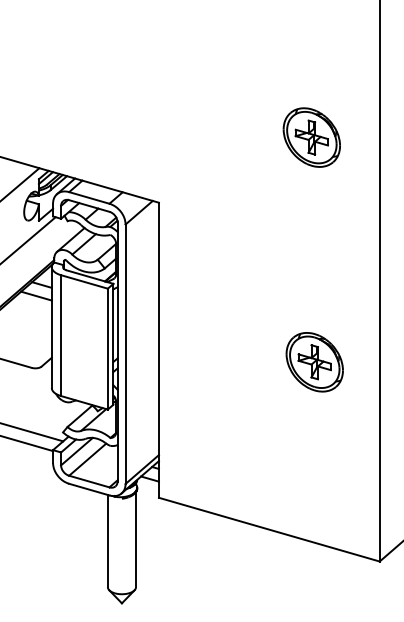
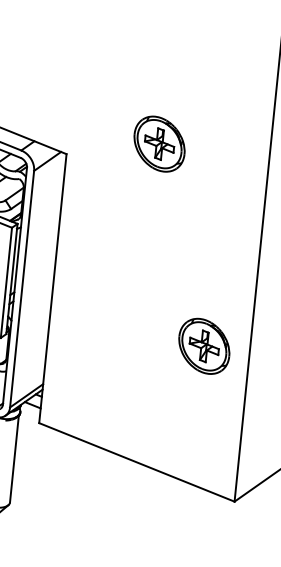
part: (311, 137) -> (159, 144), moved
part: (314, 362) -> (204, 346), moved

